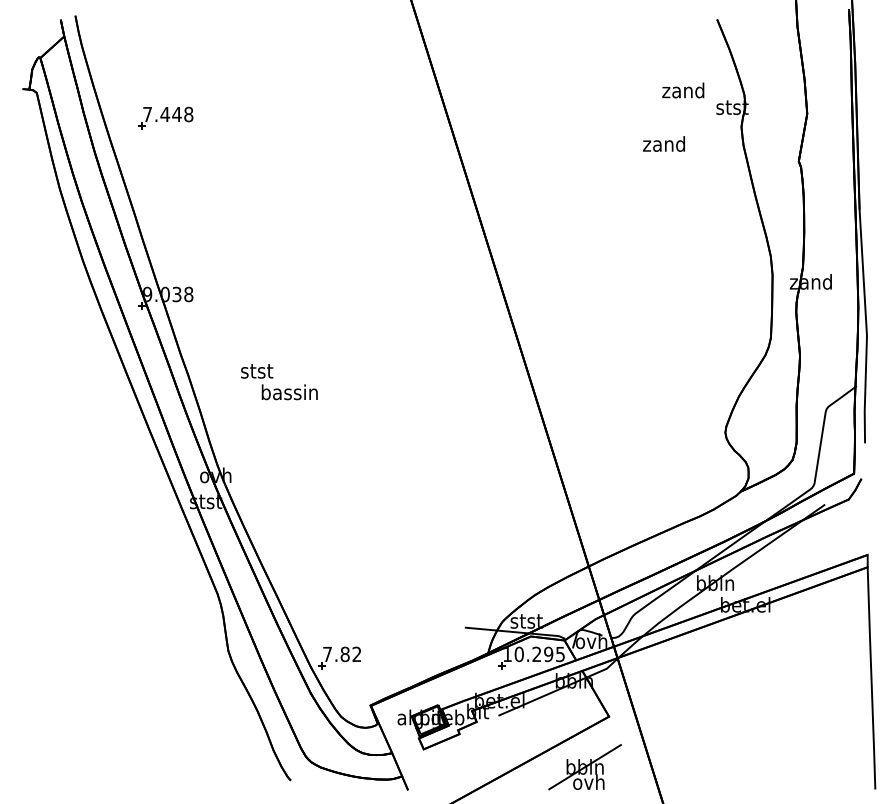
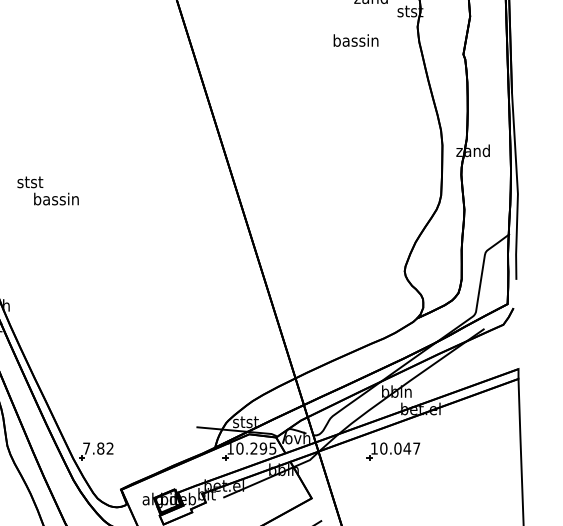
text: (664, 143) -> (356, 40), zand -> bassin
text: (279, 382) -> (48, 191), moved
part: (711, 657) -> (393, 451), added

